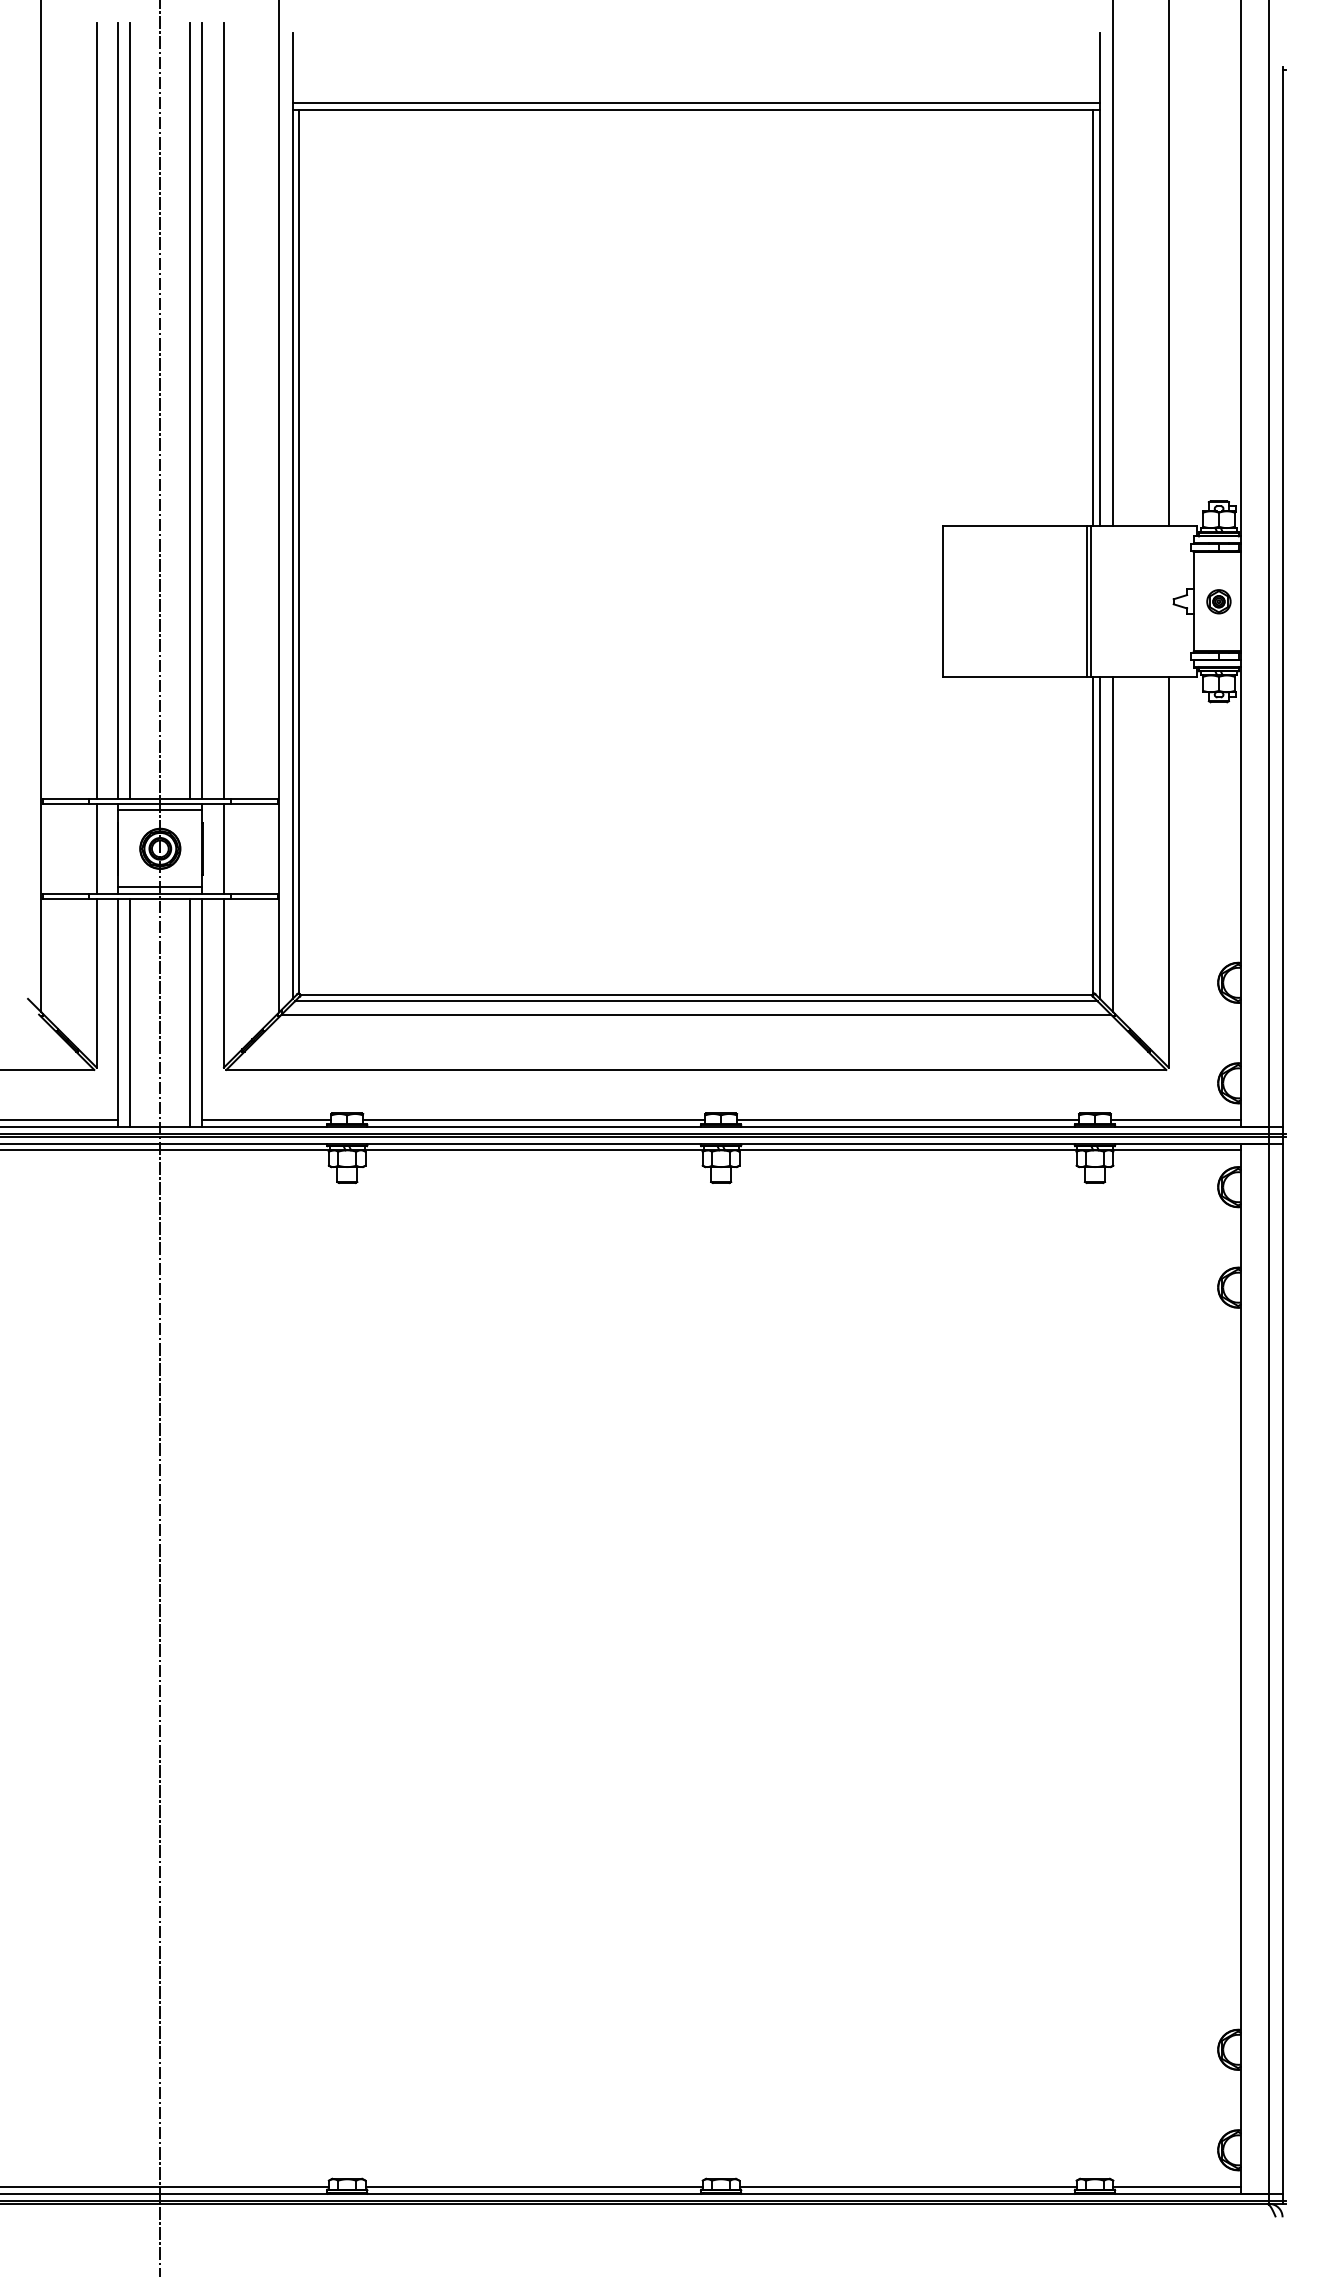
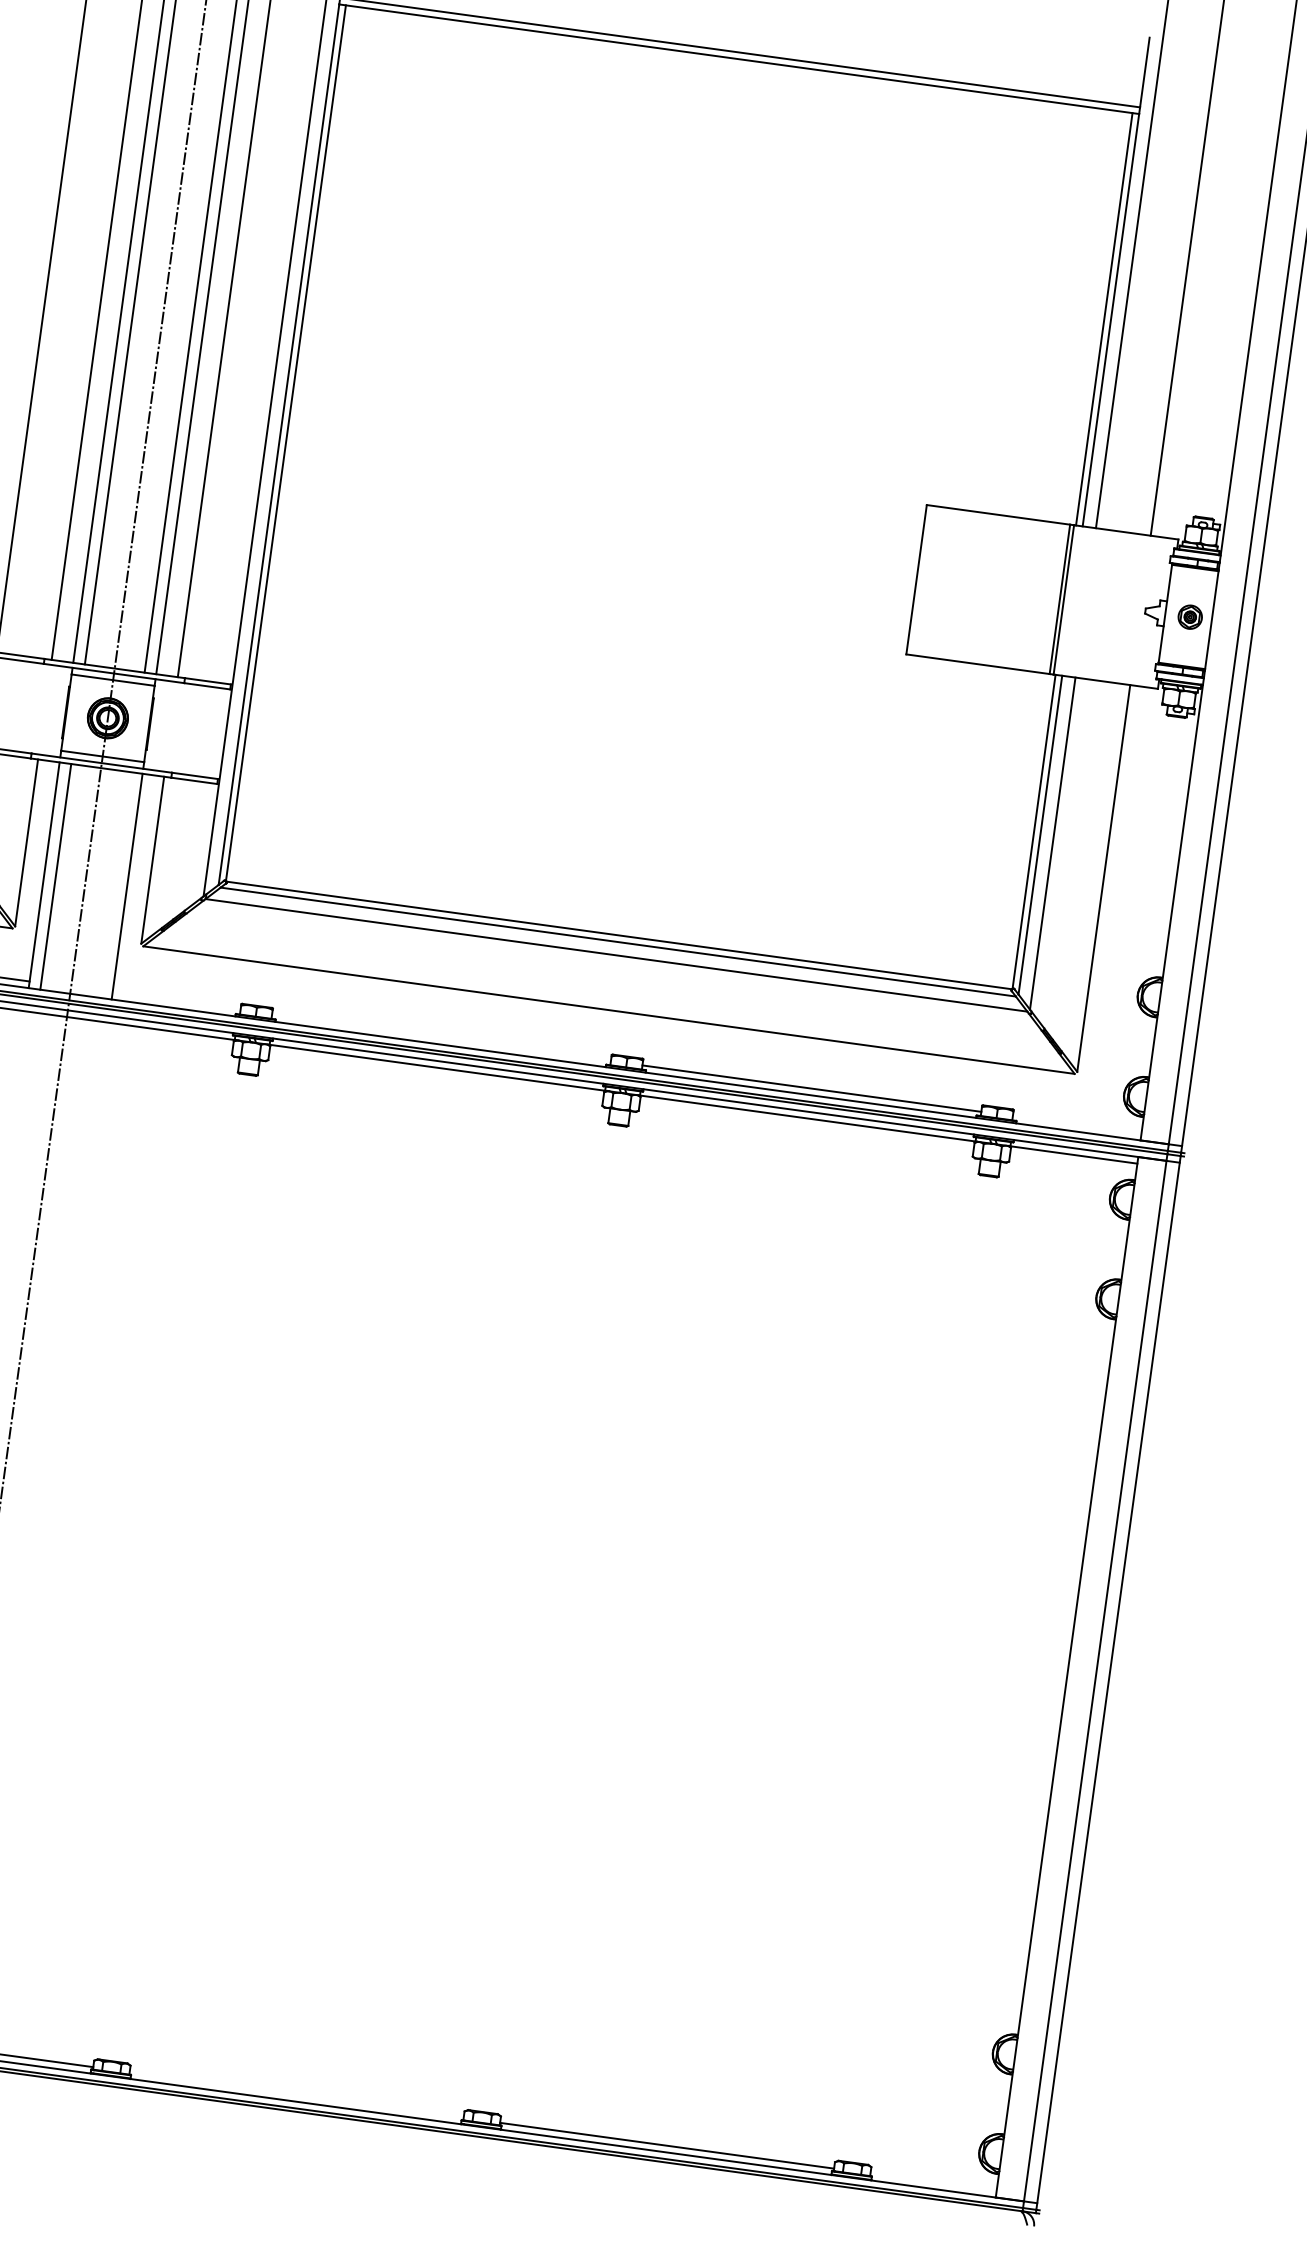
line: (96, 848) -> (44, 709), removed
line: (223, 848) -> (170, 726), removed
line: (190, 1012) -> (115, 884), removed
line: (266, 1120) -> (176, 1001), removed
line: (534, 1120) -> (441, 1038), removed
line: (1175, 1120) -> (1076, 1125), removed
line: (533, 2187) -> (295, 2095), removed
line: (1176, 2187) -> (933, 2182), removed

